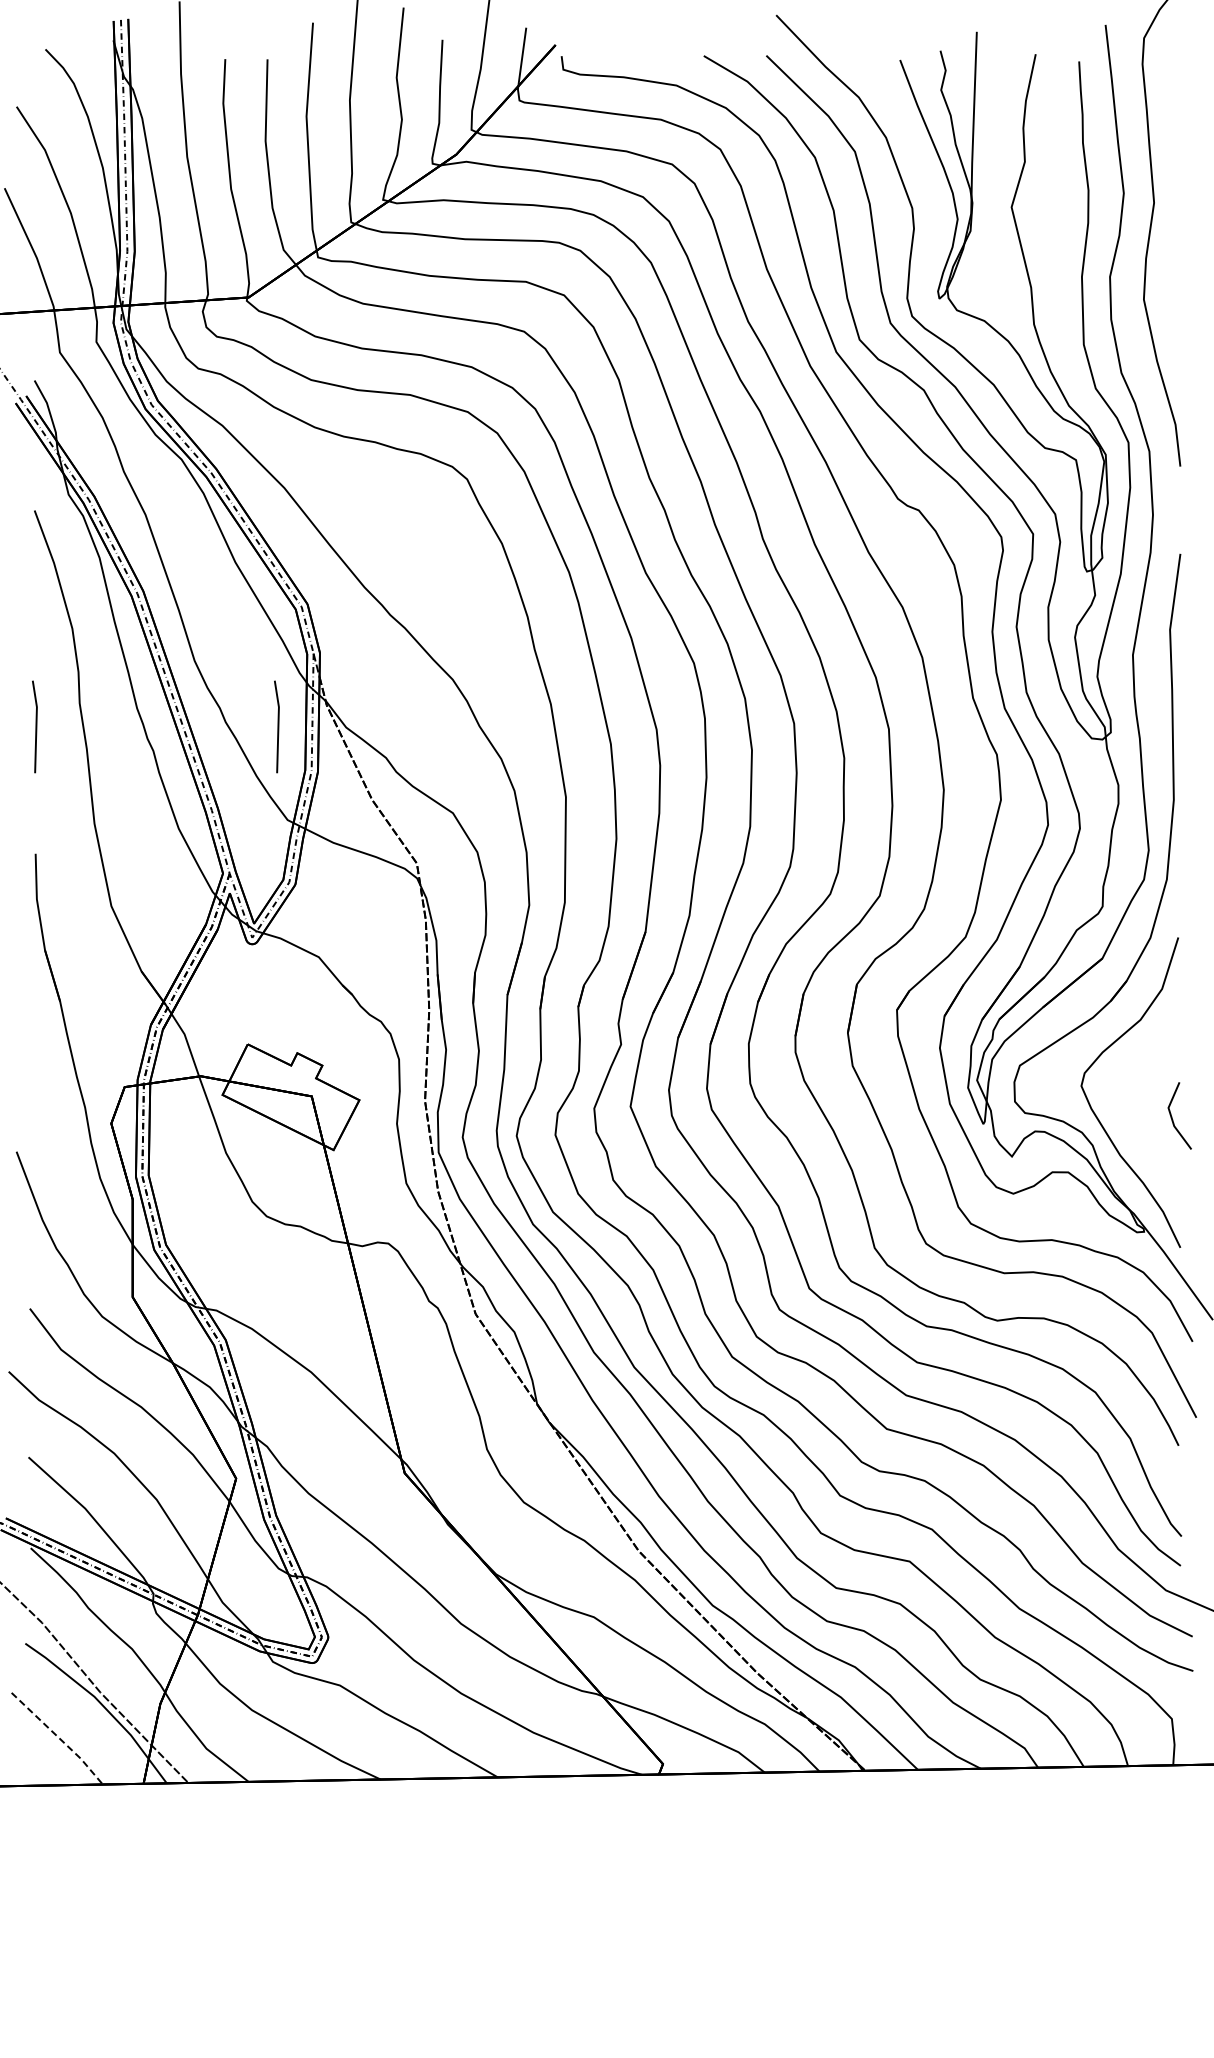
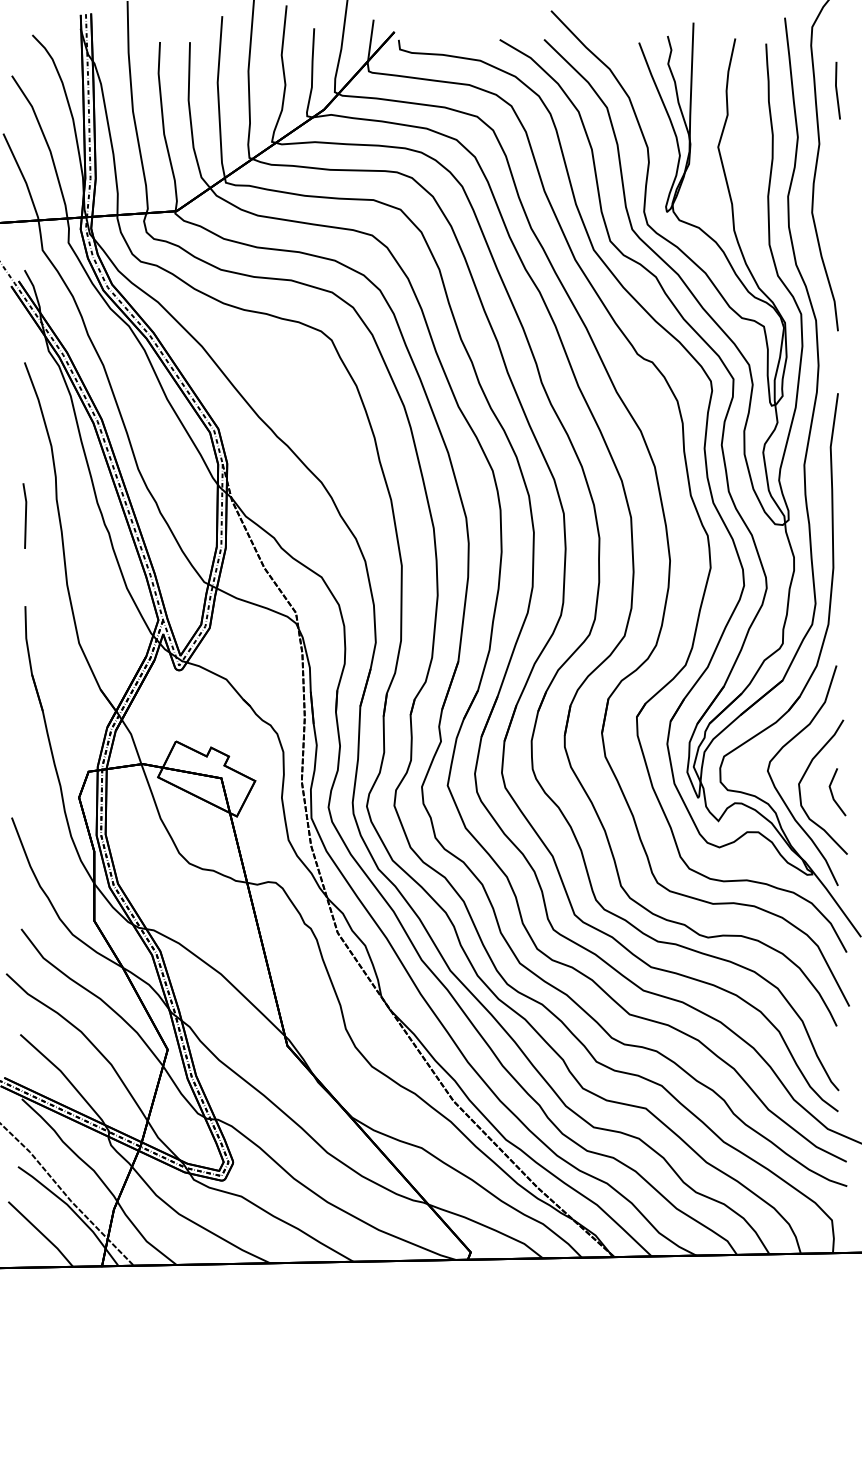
line: (1179, 127) -> (837, 90), added
line: (277, 726) -> (197, 515), removed
curve: (1133, 1092) -> (804, 775), added
line: (59, 1738) -> (42, 1234), dashed -> solid

